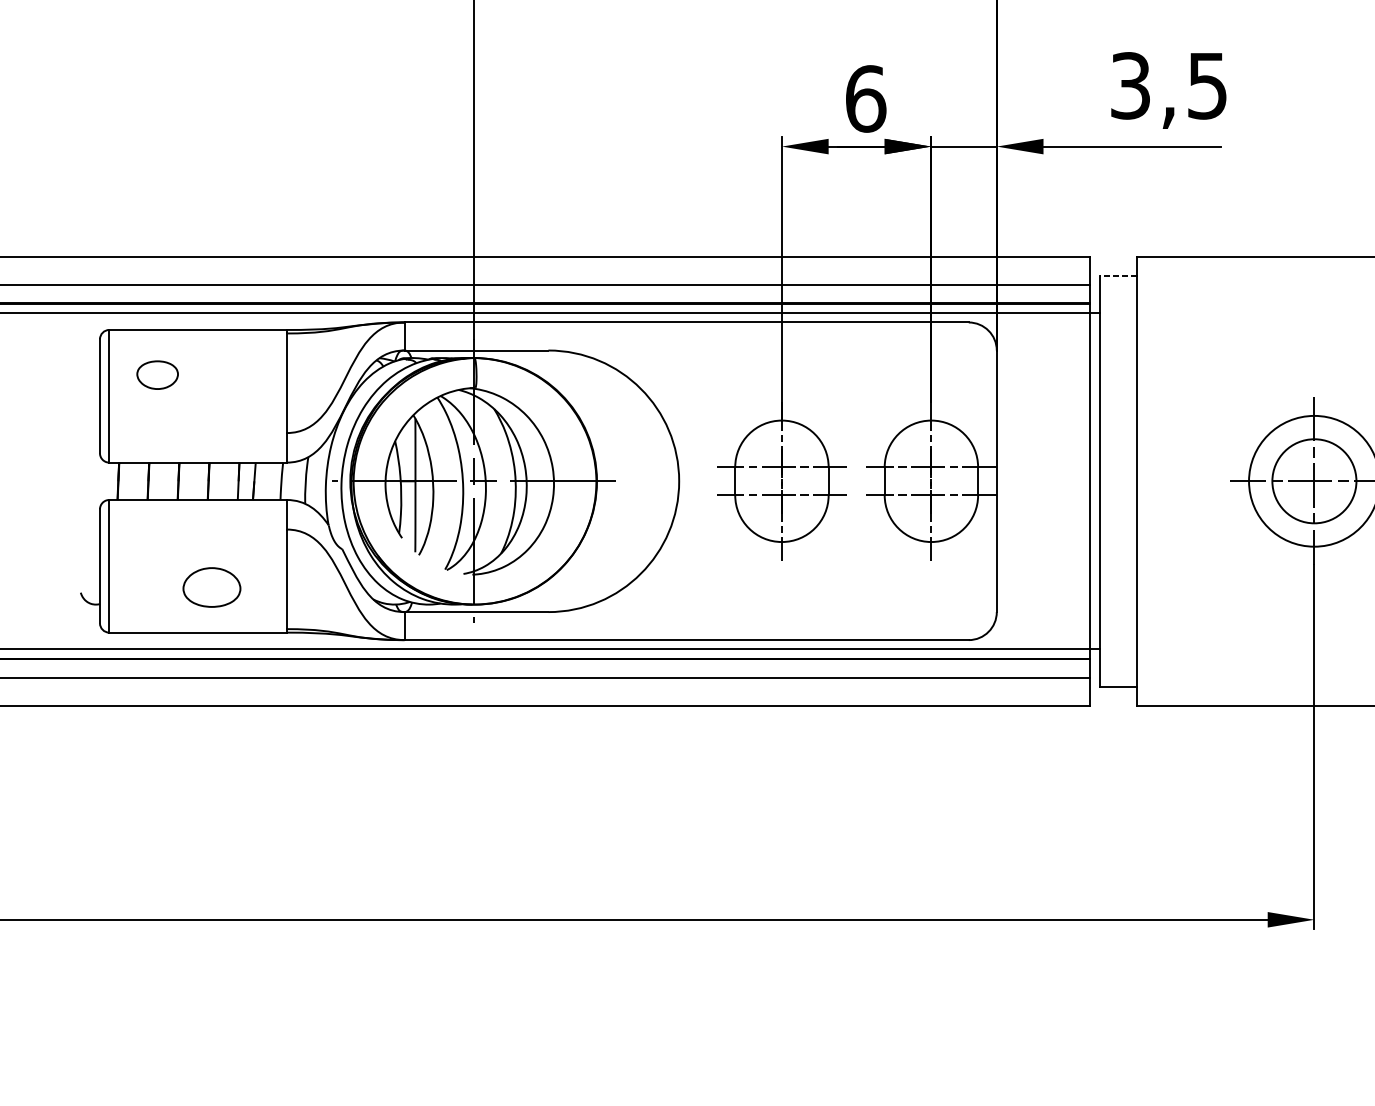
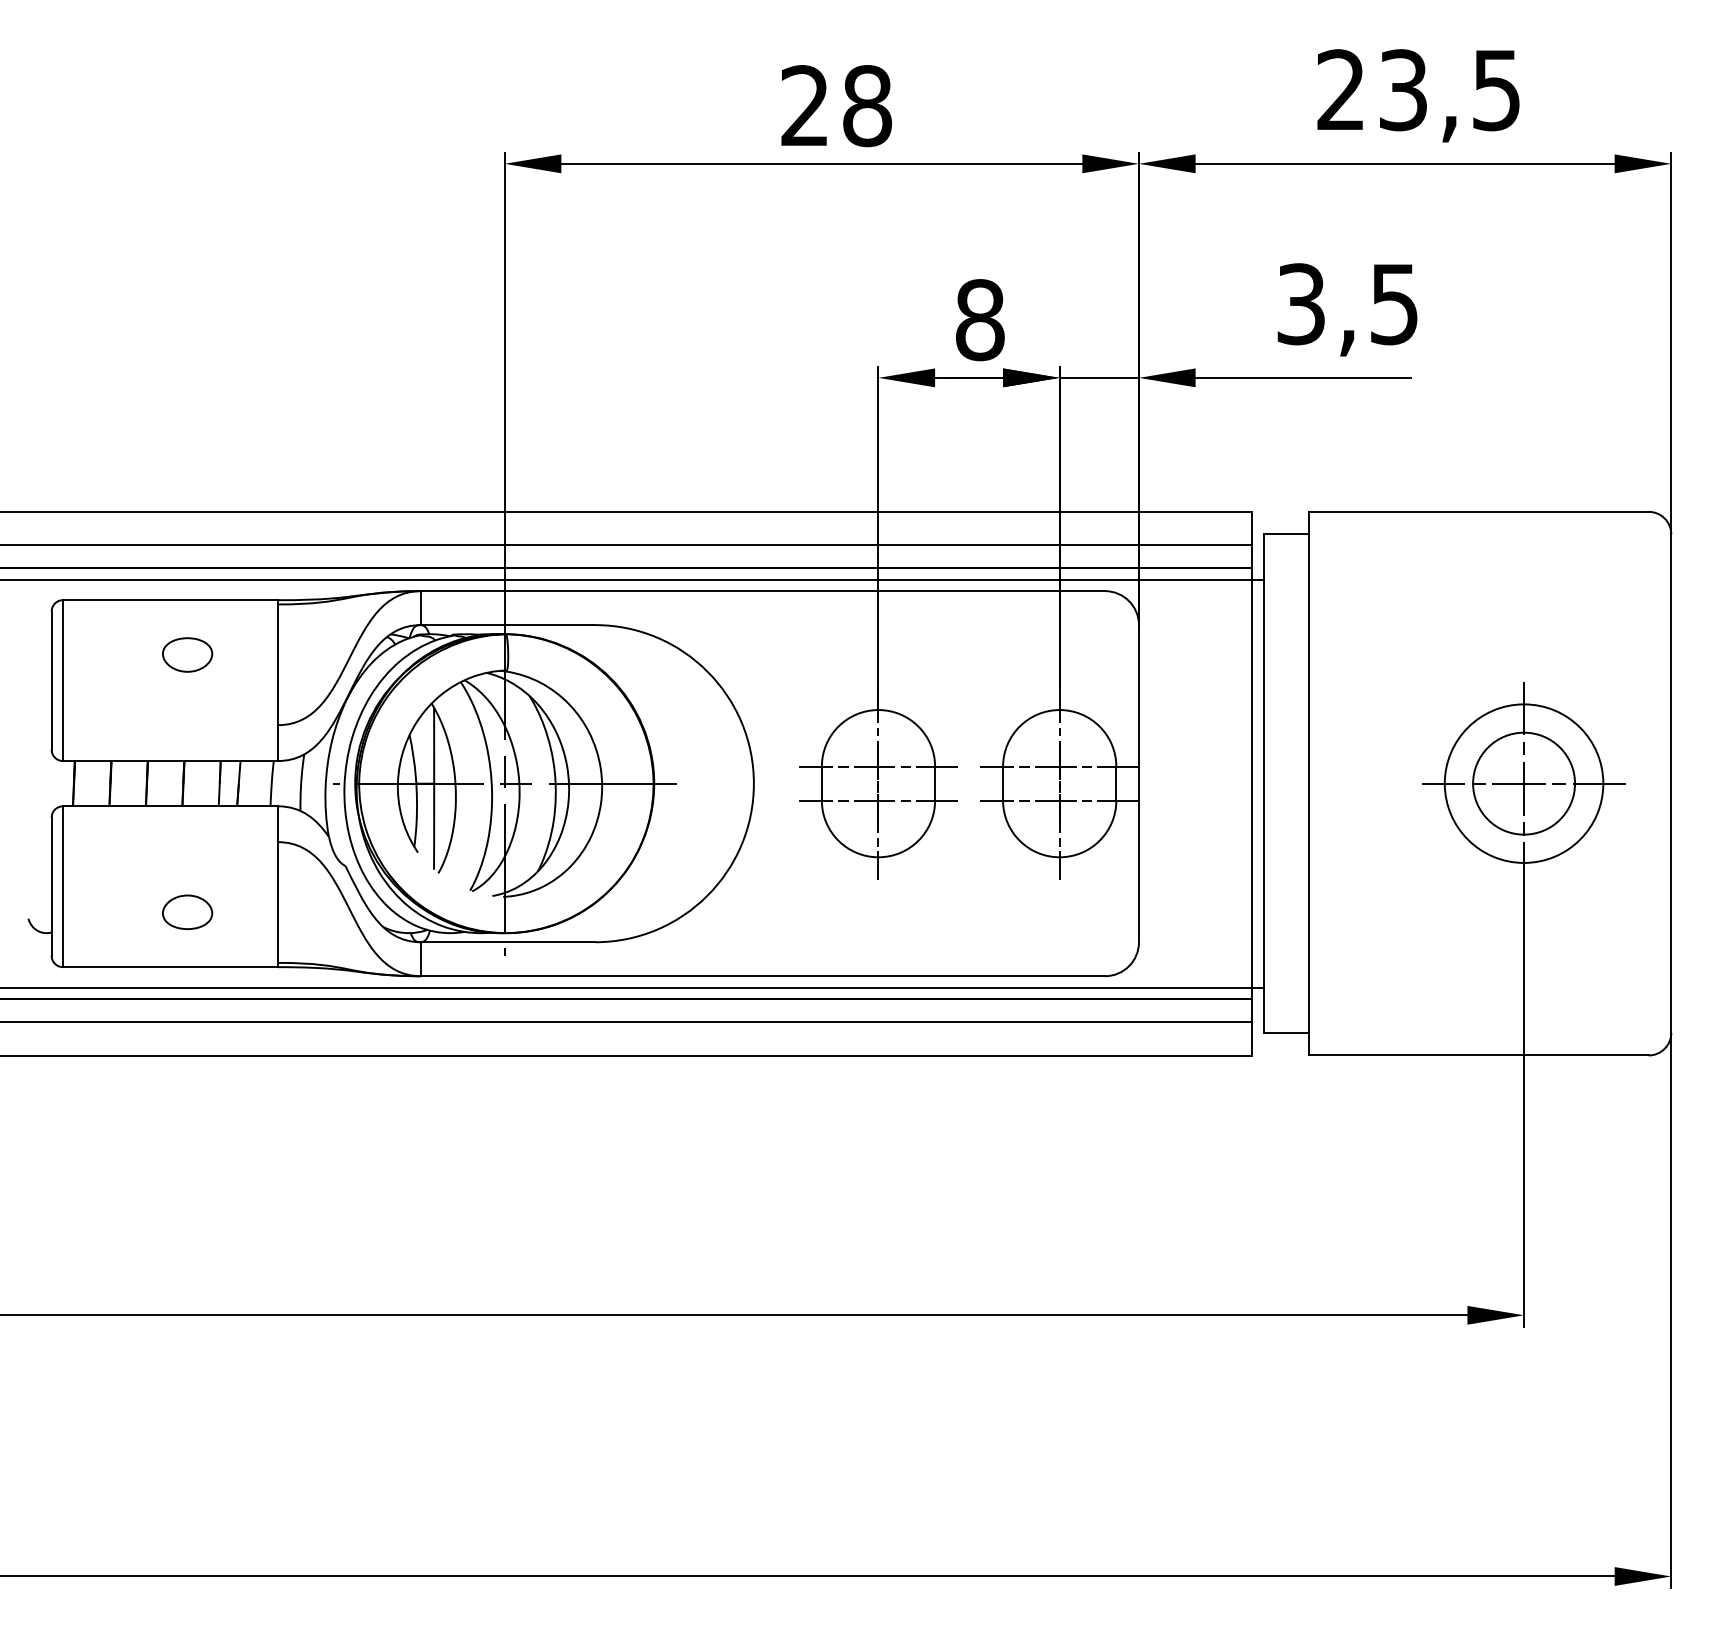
text: (866, 99) -> (980, 320), 6 -> 8
line: (1118, 275) -> (1286, 534), dashed -> solid
part: (157, 374) -> (187, 654), moved
part: (212, 586) -> (187, 911), size x0.71

